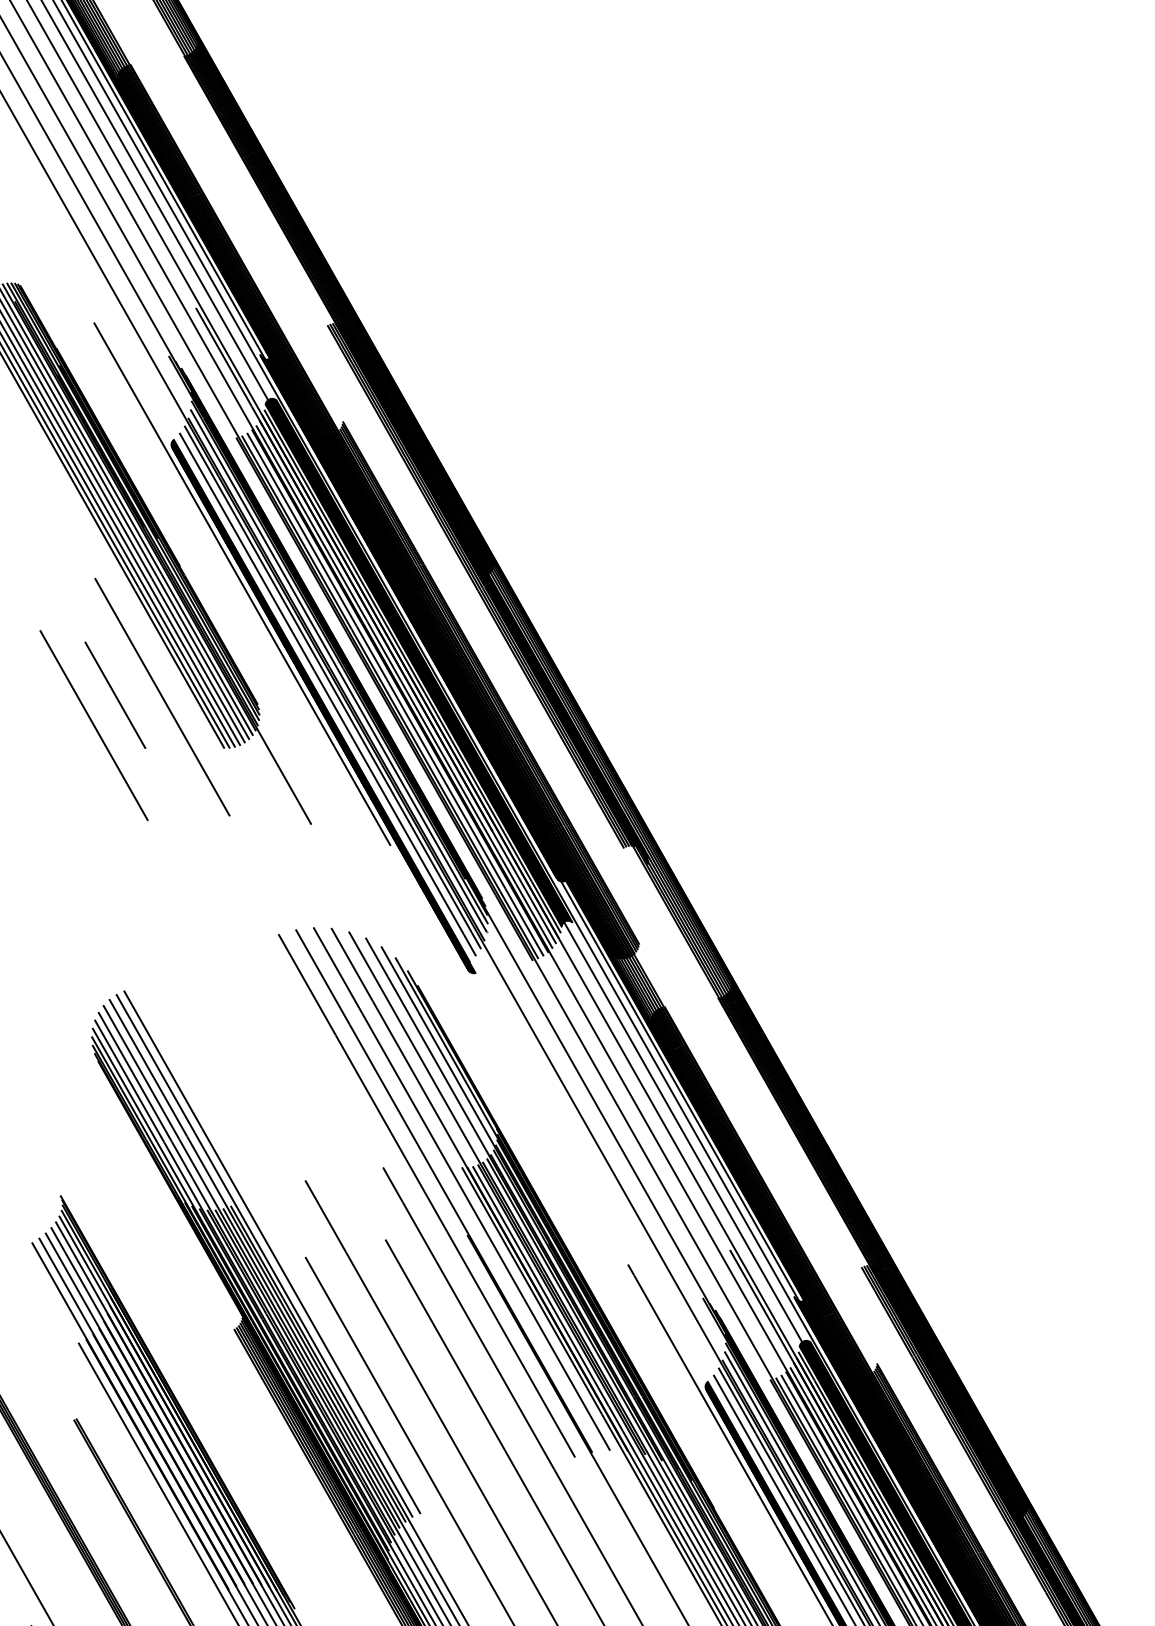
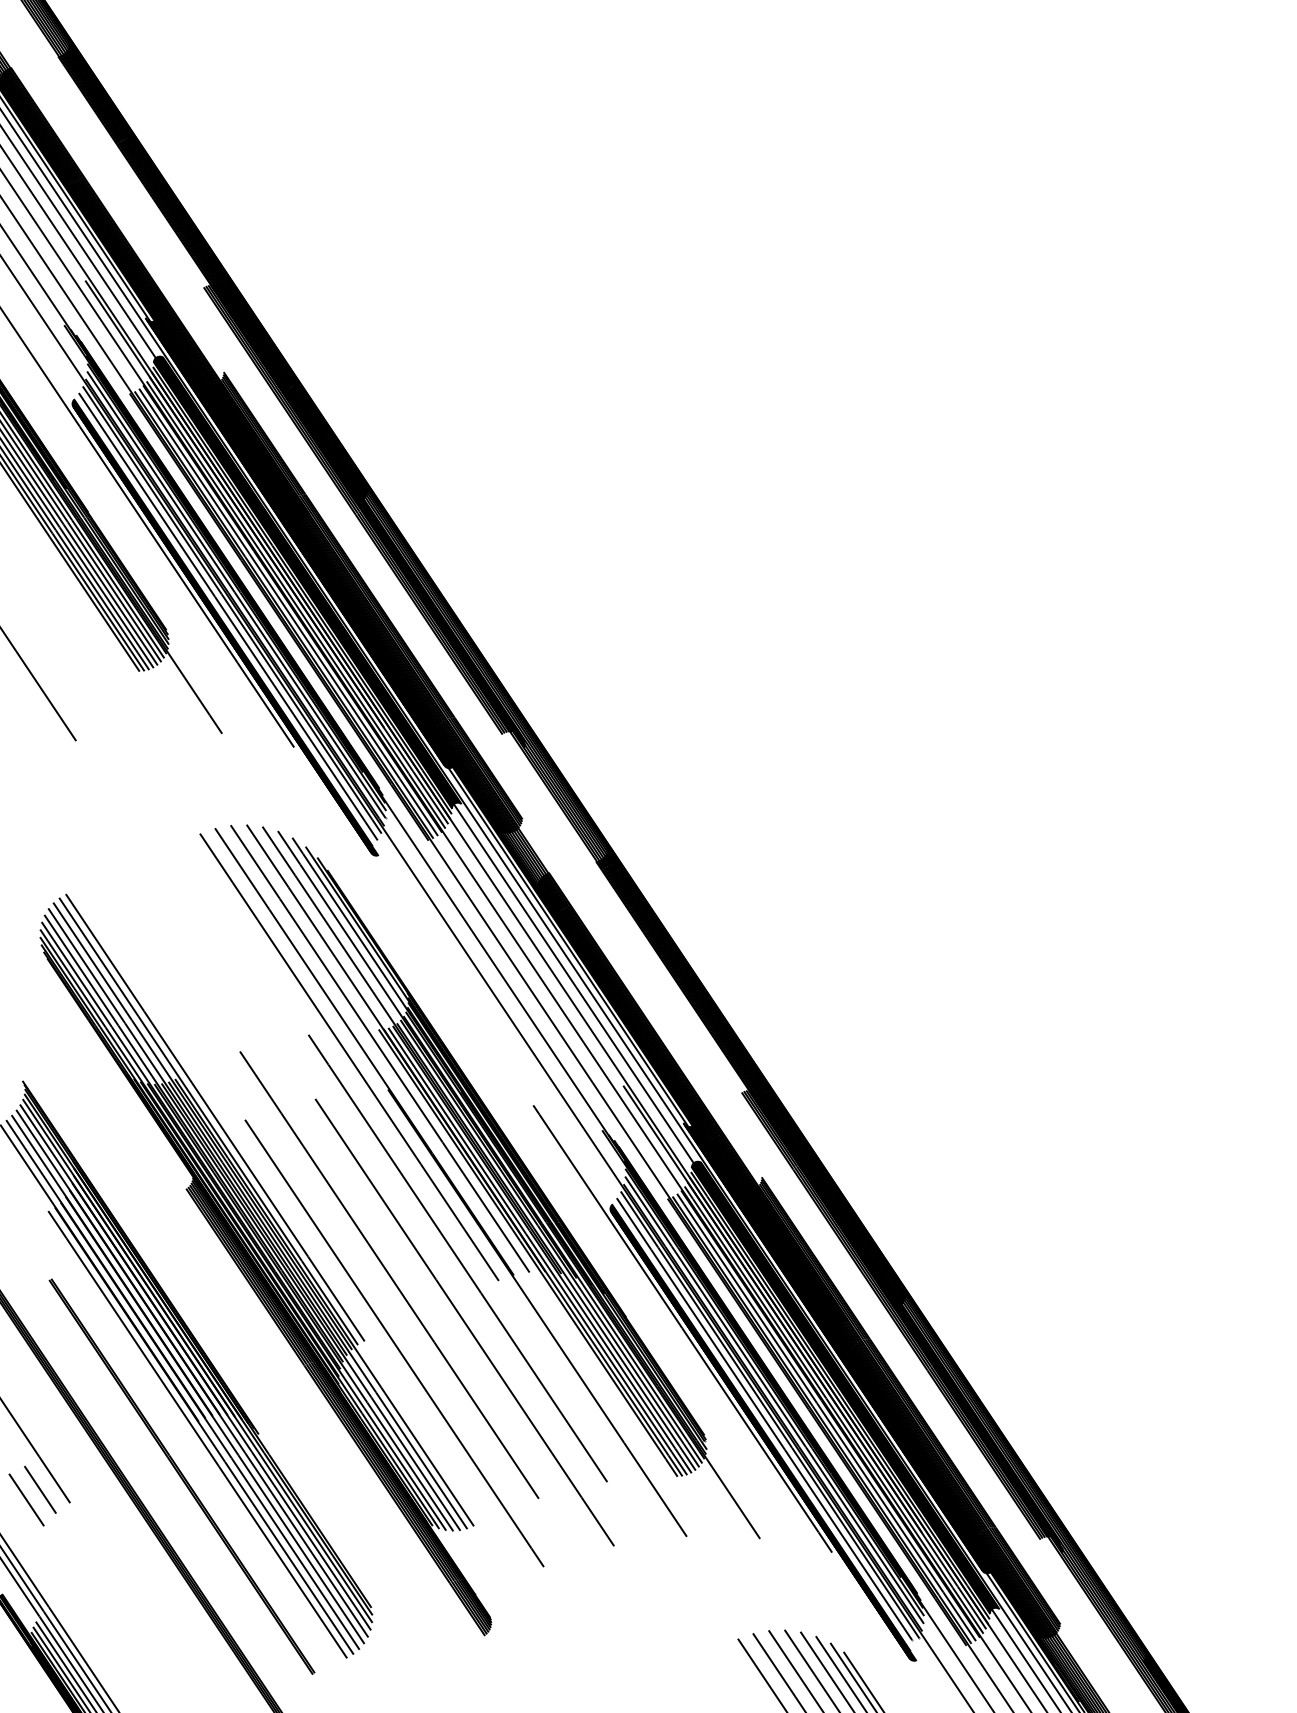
line: (114, 695) -> (38, 631), removed
line: (161, 696) -> (80, 629), removed

